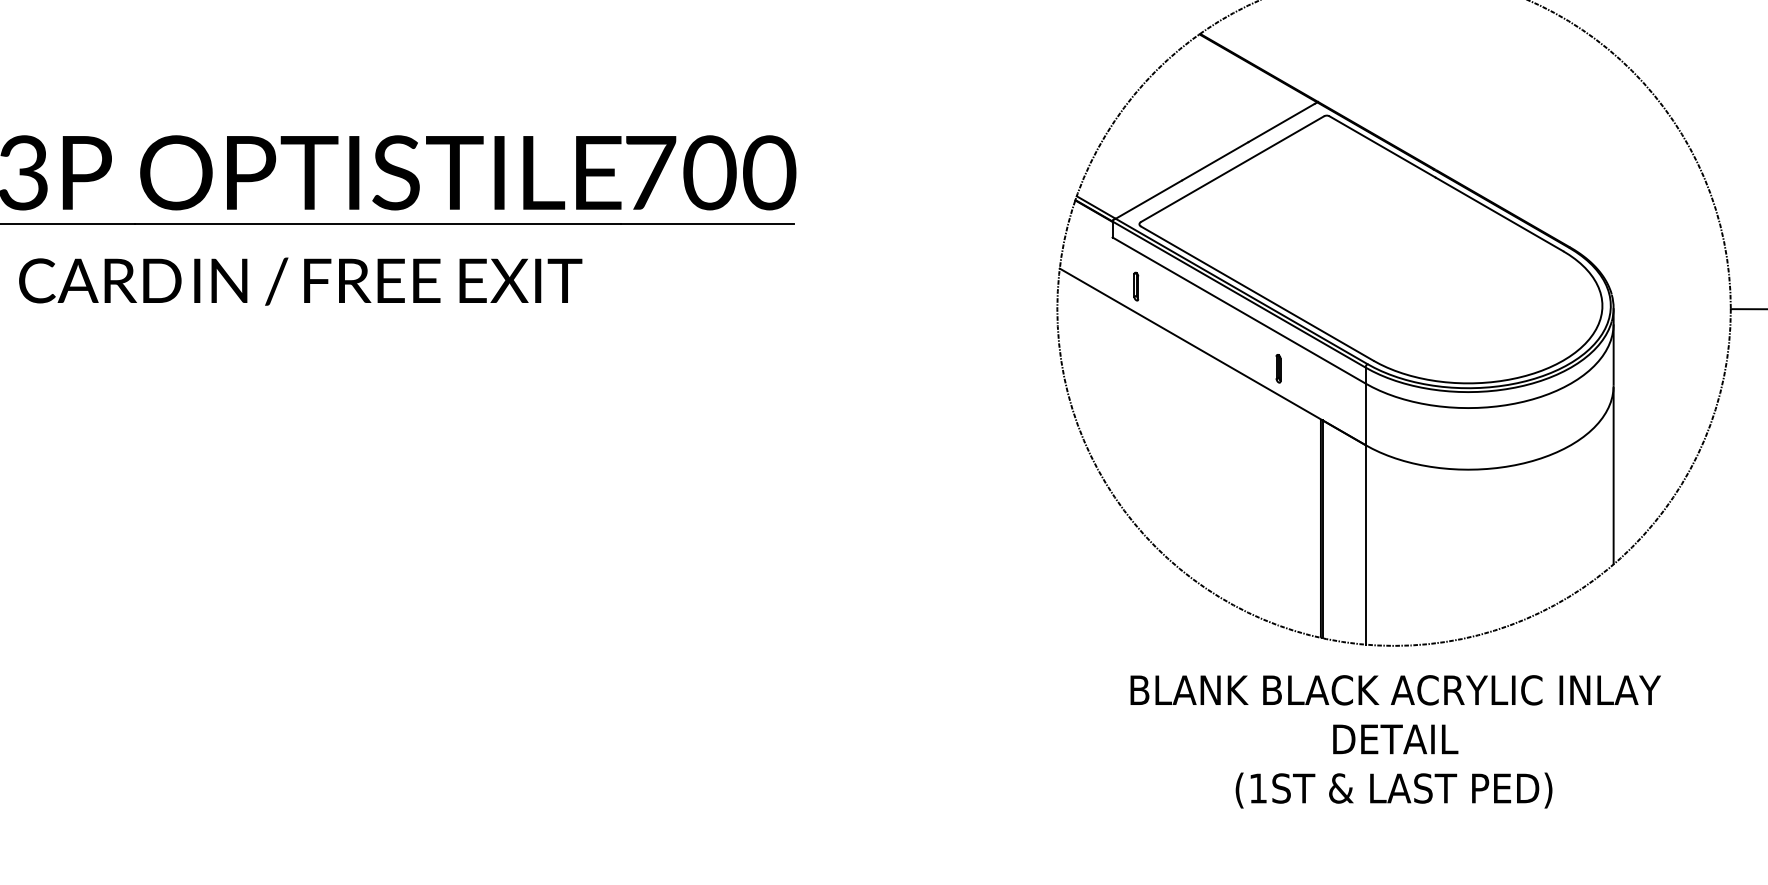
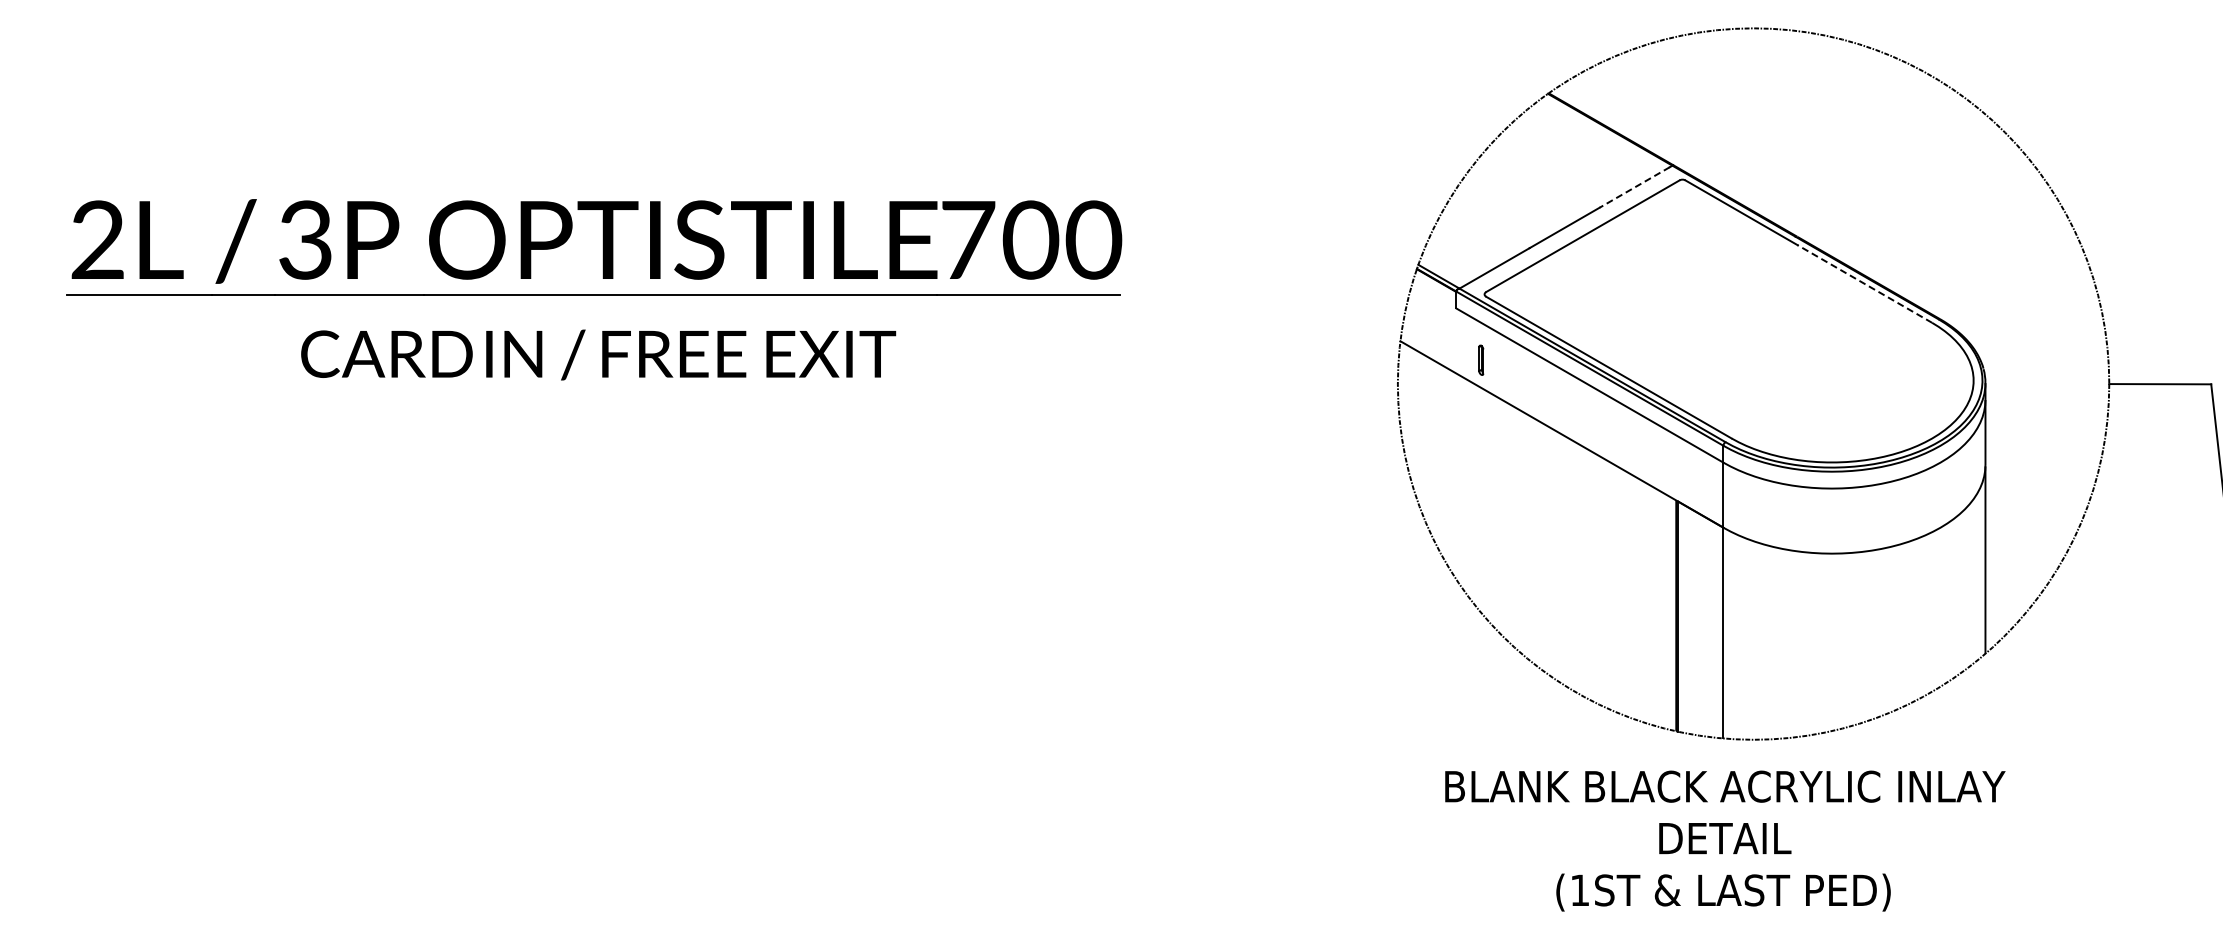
line: (1281, 123) -> (1634, 187), solid -> dashed
line: (1499, 213) -> (1864, 283), solid -> dashed
part: (1278, 368) -> (1631, 446), removed
text: (1395, 741) -> (1725, 840), moved

